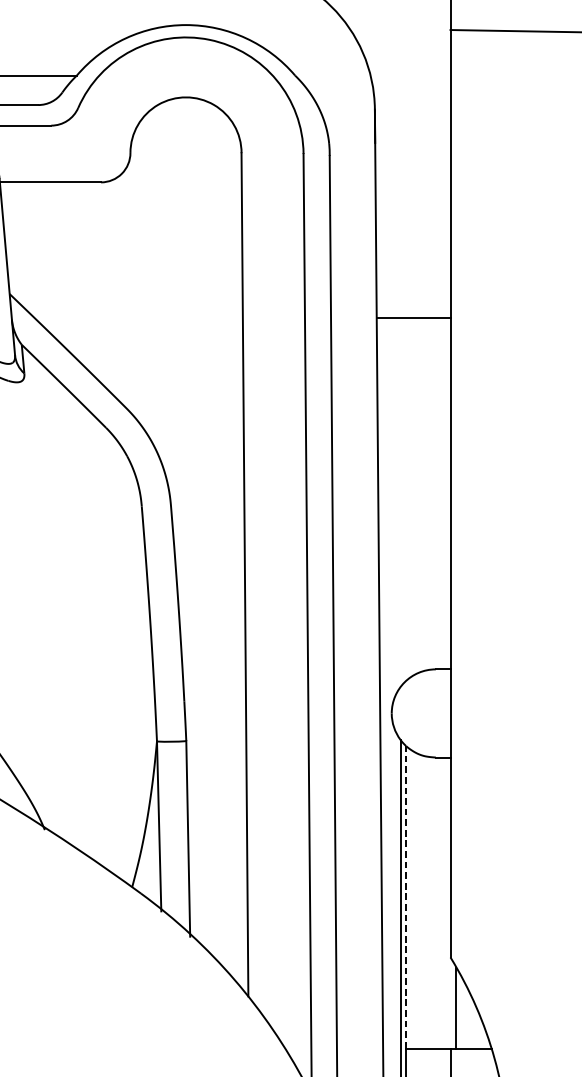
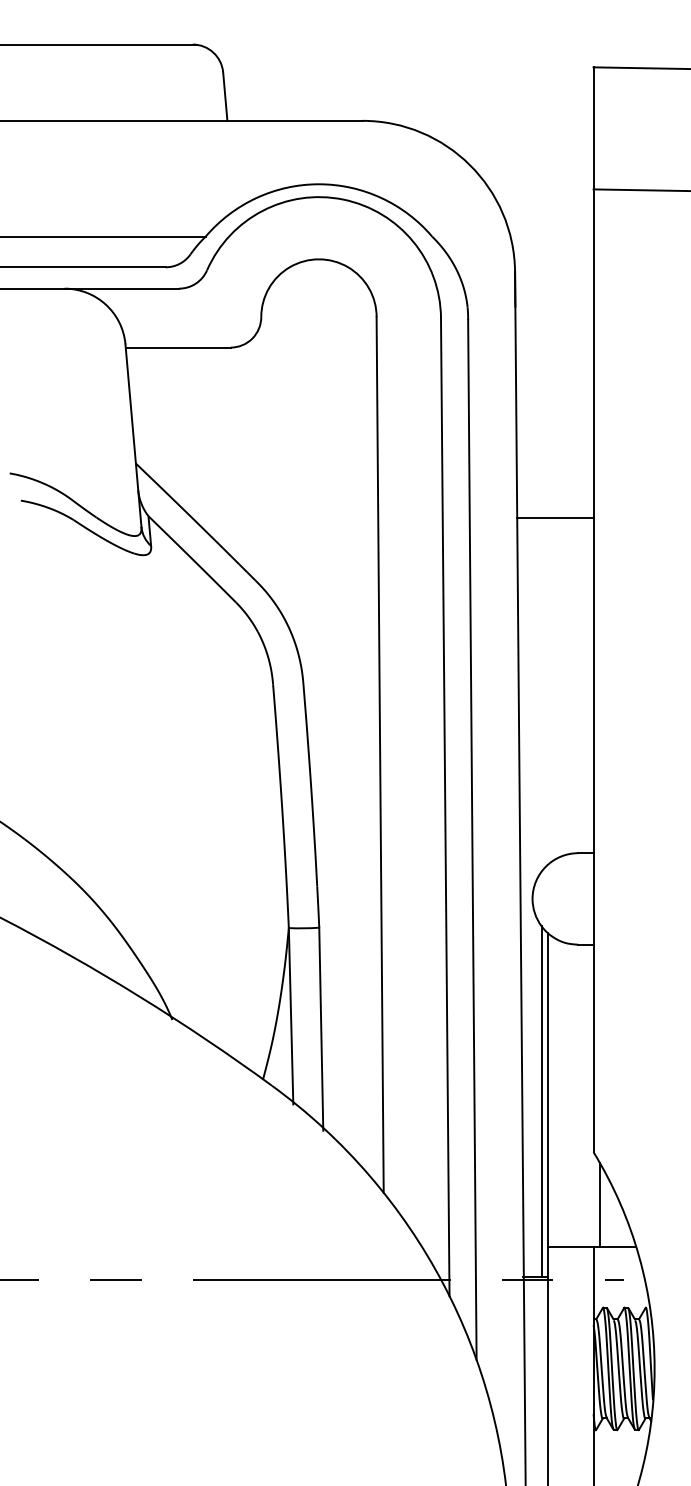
line: (412, 318) -> (554, 517), moved
line: (406, 896) -> (547, 1089), dashed -> solid

